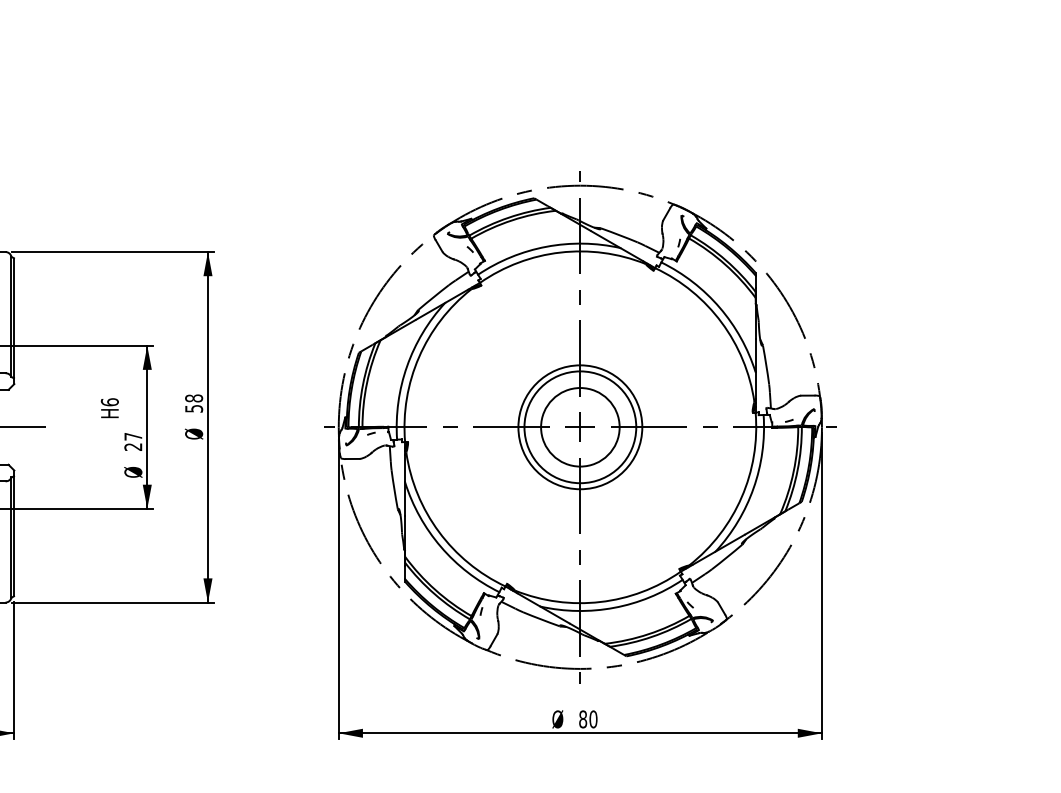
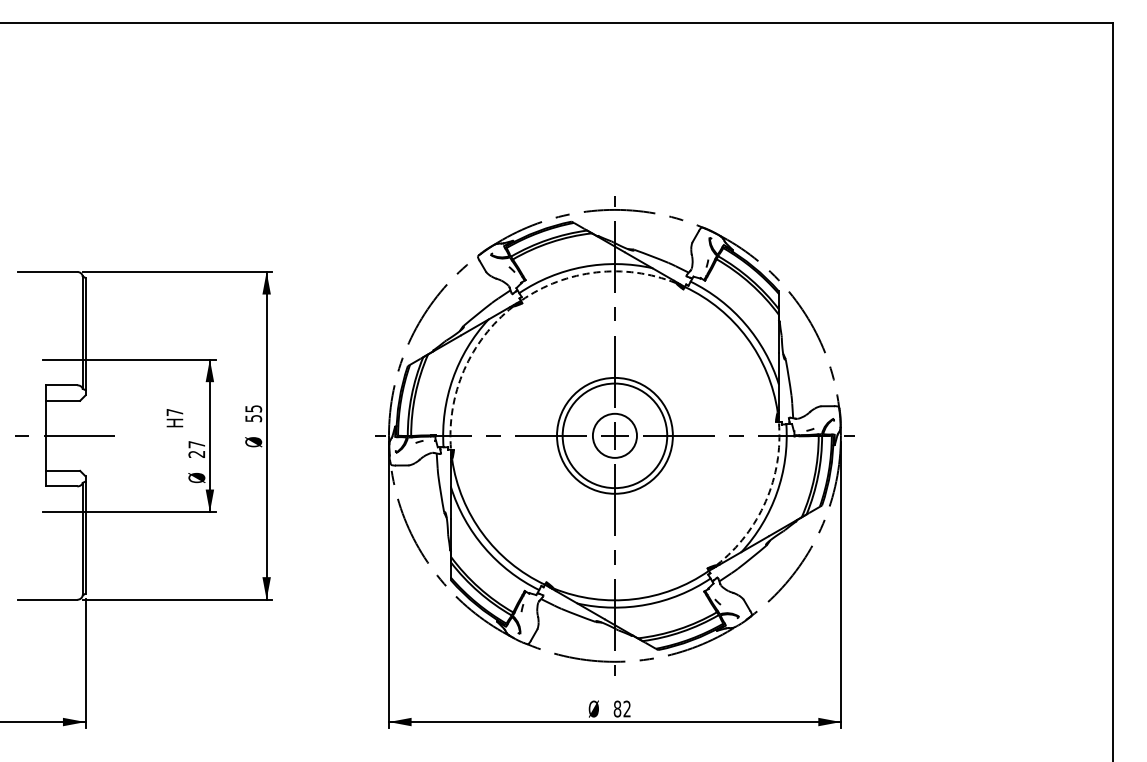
arc: (560, 252) -> (596, 272), solid -> dashed
arc: (419, 357) -> (464, 370), solid -> dashed
text: (193, 398) -> (253, 408), 58 -> 55
text: (109, 402) -> (174, 412), H6 -> H7
circle: (579, 426) -> (614, 435), size x0.6
arc: (741, 497) -> (765, 501), solid -> dashed
text: (592, 718) -> (626, 708), 80 -> 82

